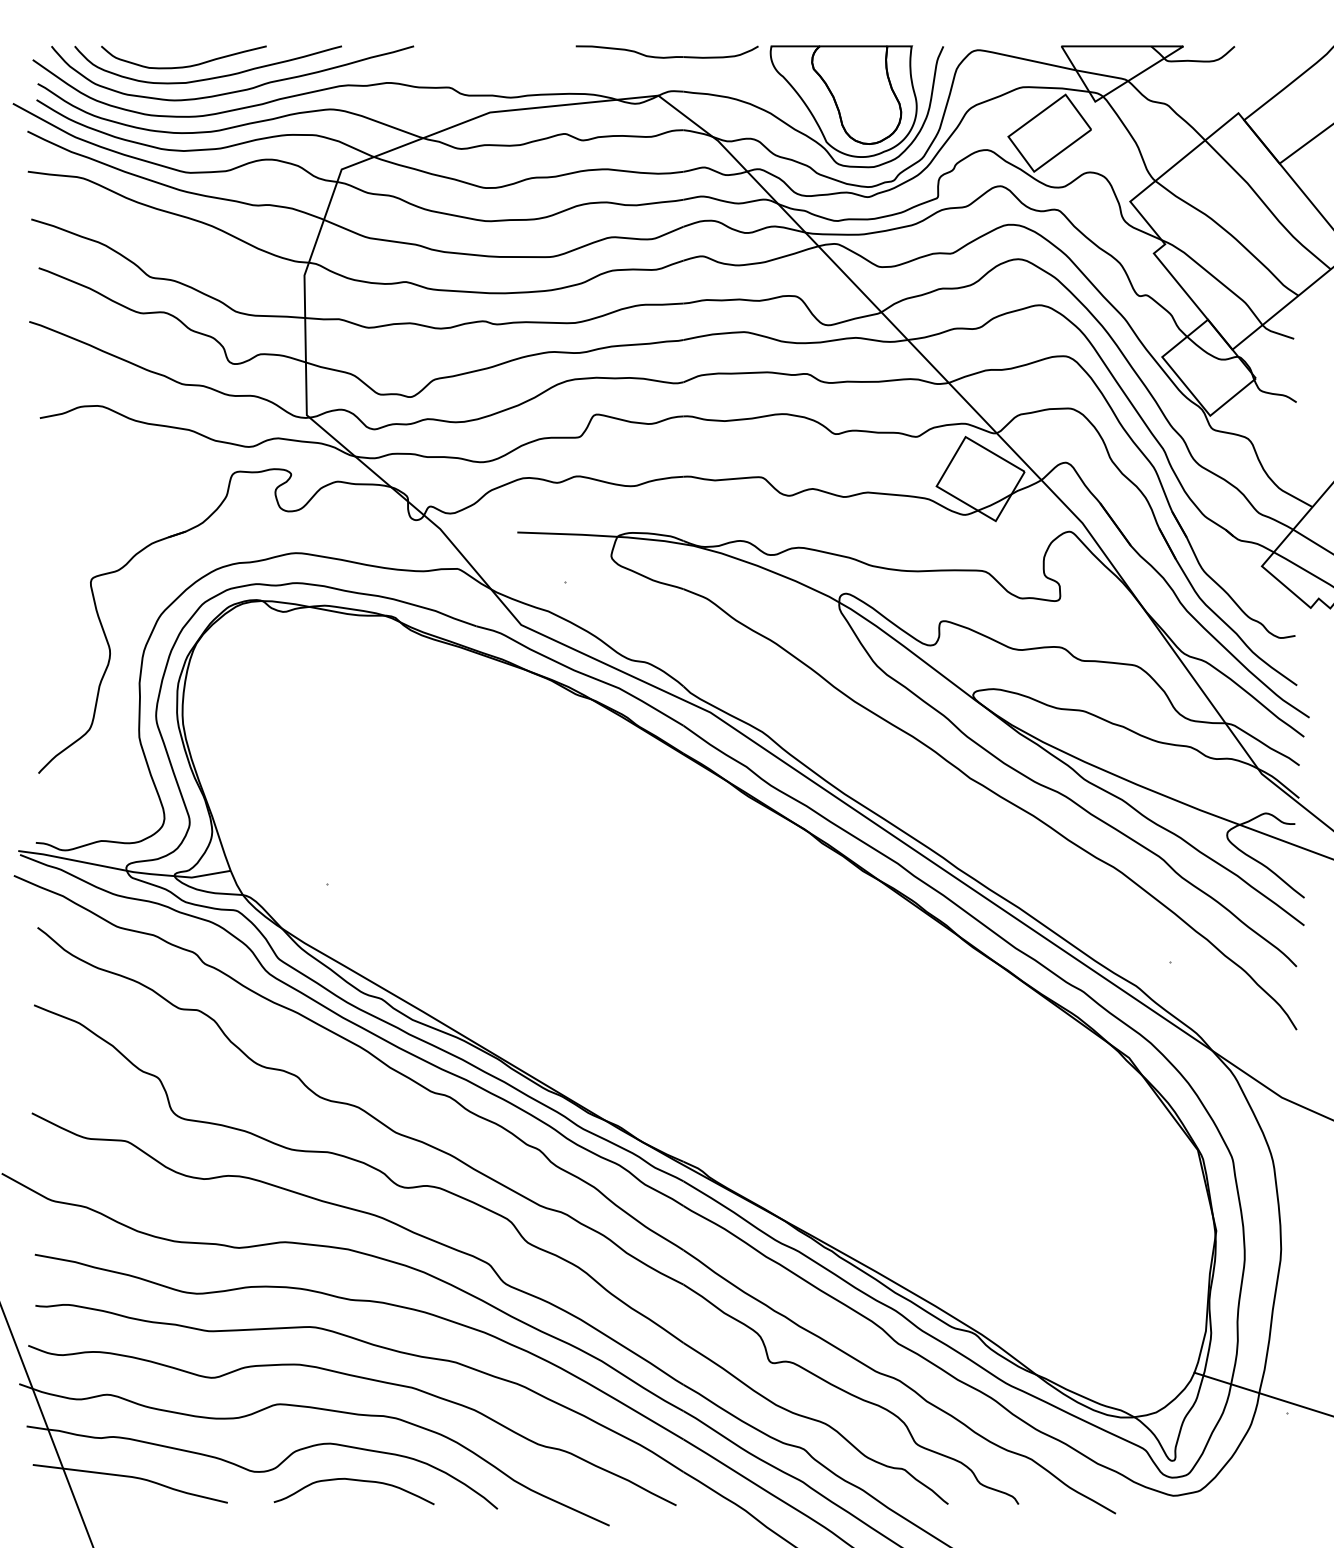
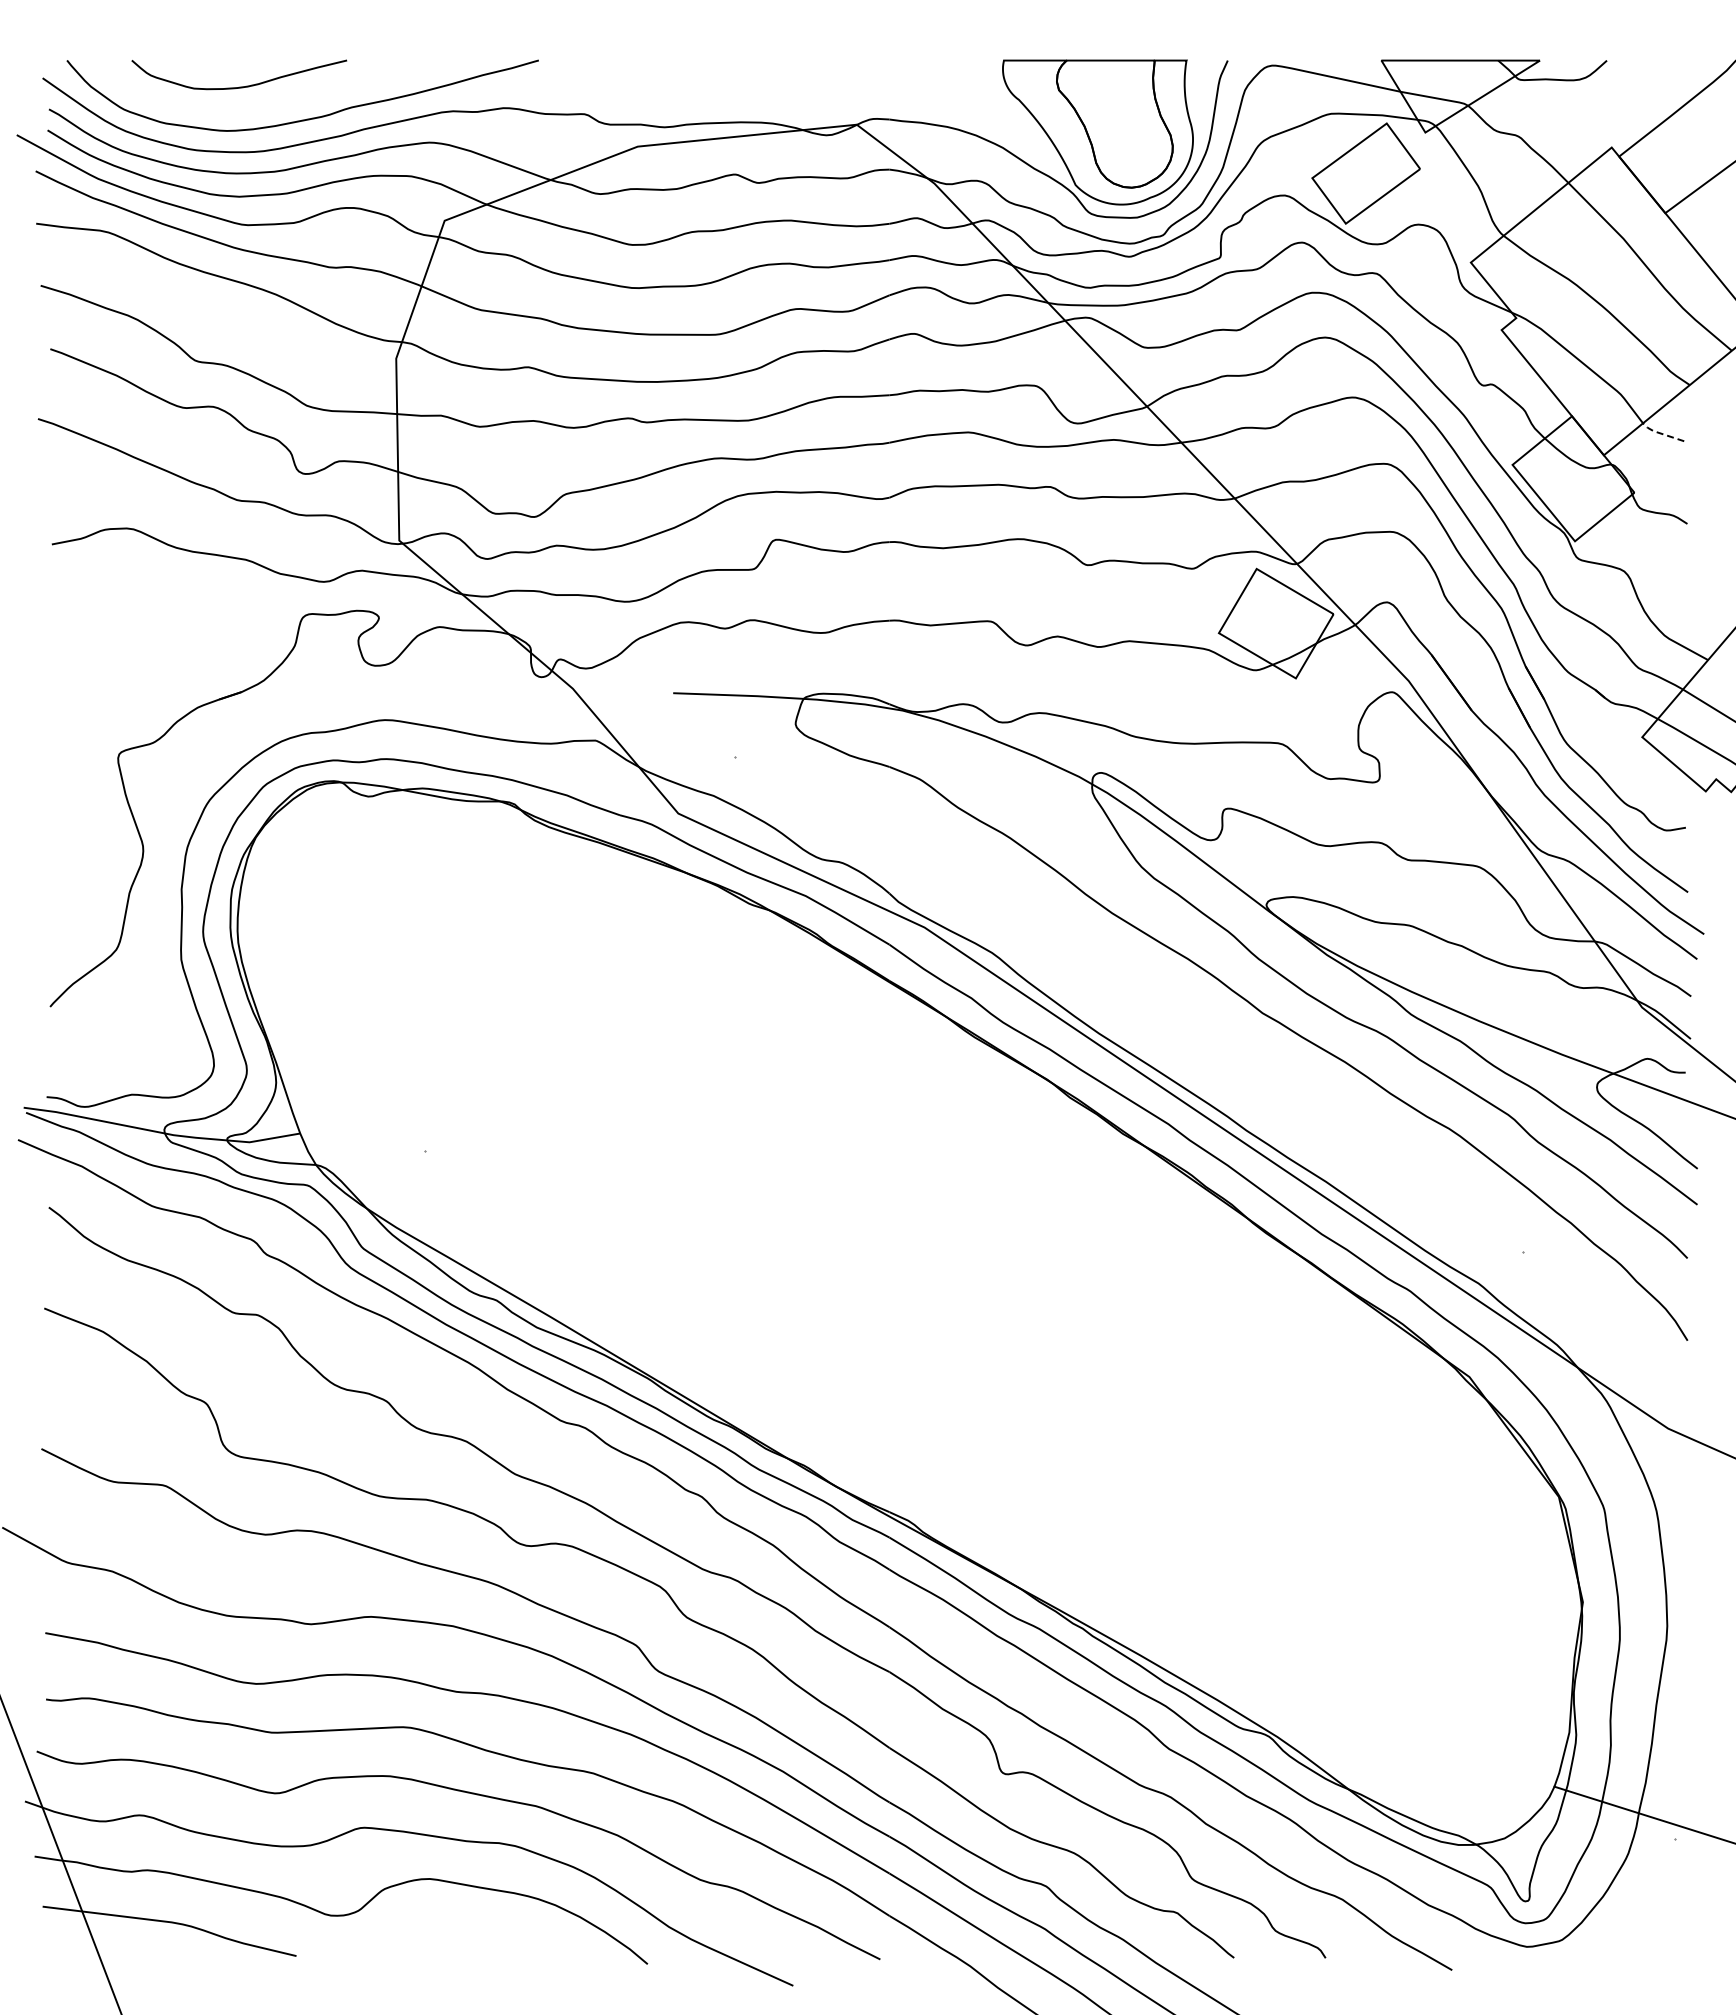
part: (667, 57) -> (868, 74), removed
curve: (210, 77) -> (273, 101), removed
line: (1276, 332) -> (1661, 433), solid -> dashed
curve: (354, 1480) -> (461, 1927), removed

